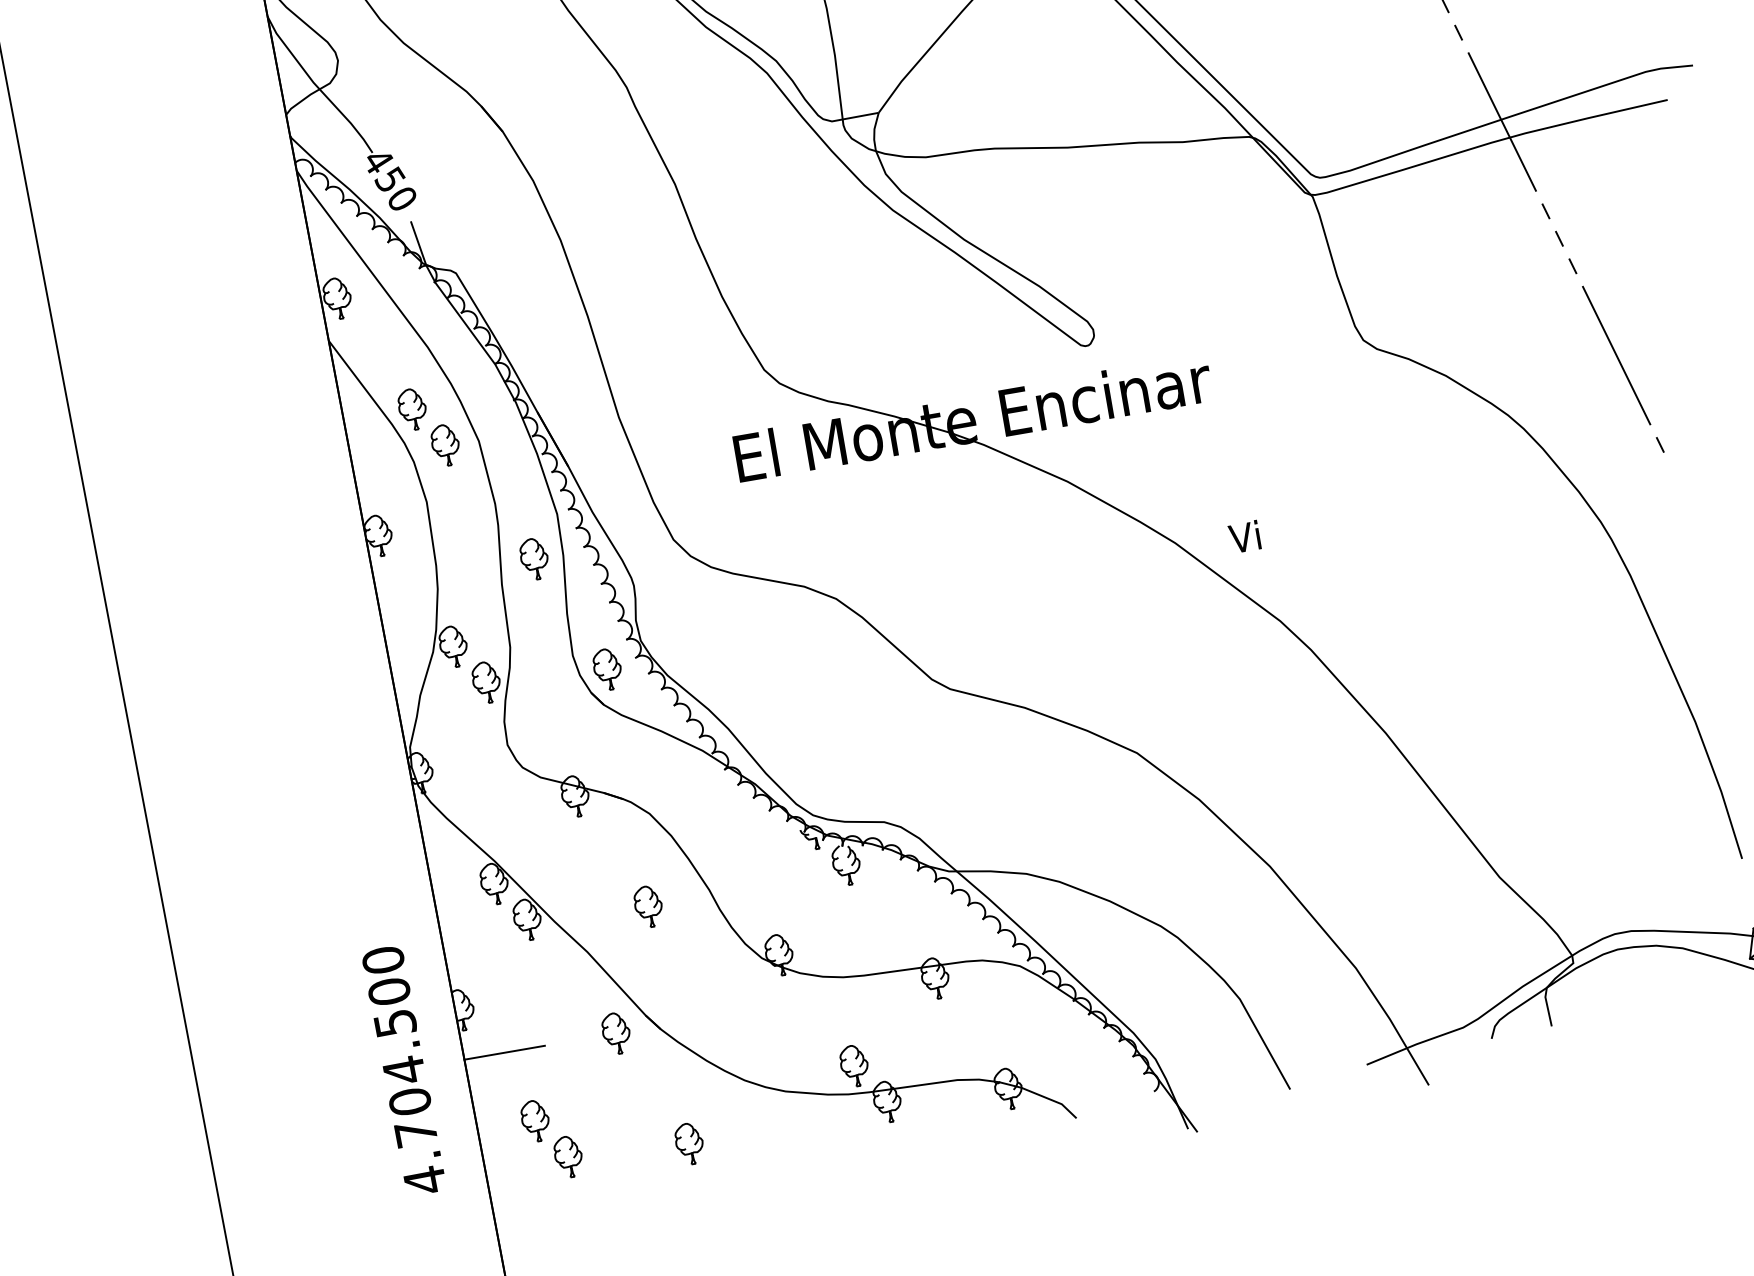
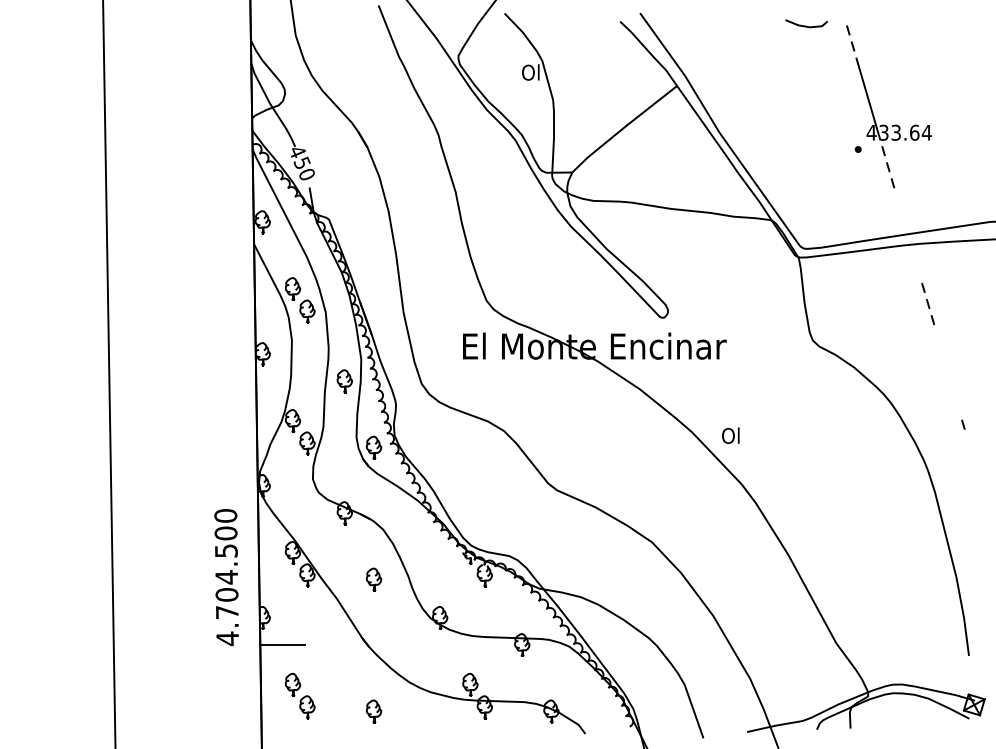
line: (1500, 122) -> (907, 235), removed
line: (1615, 355) -> (947, 372), removed
text: (1244, 536) -> (730, 435), Vi -> Ol
part: (615, 1032) -> (344, 644), removed
text: (403, 1070) -> (226, 577), moved

